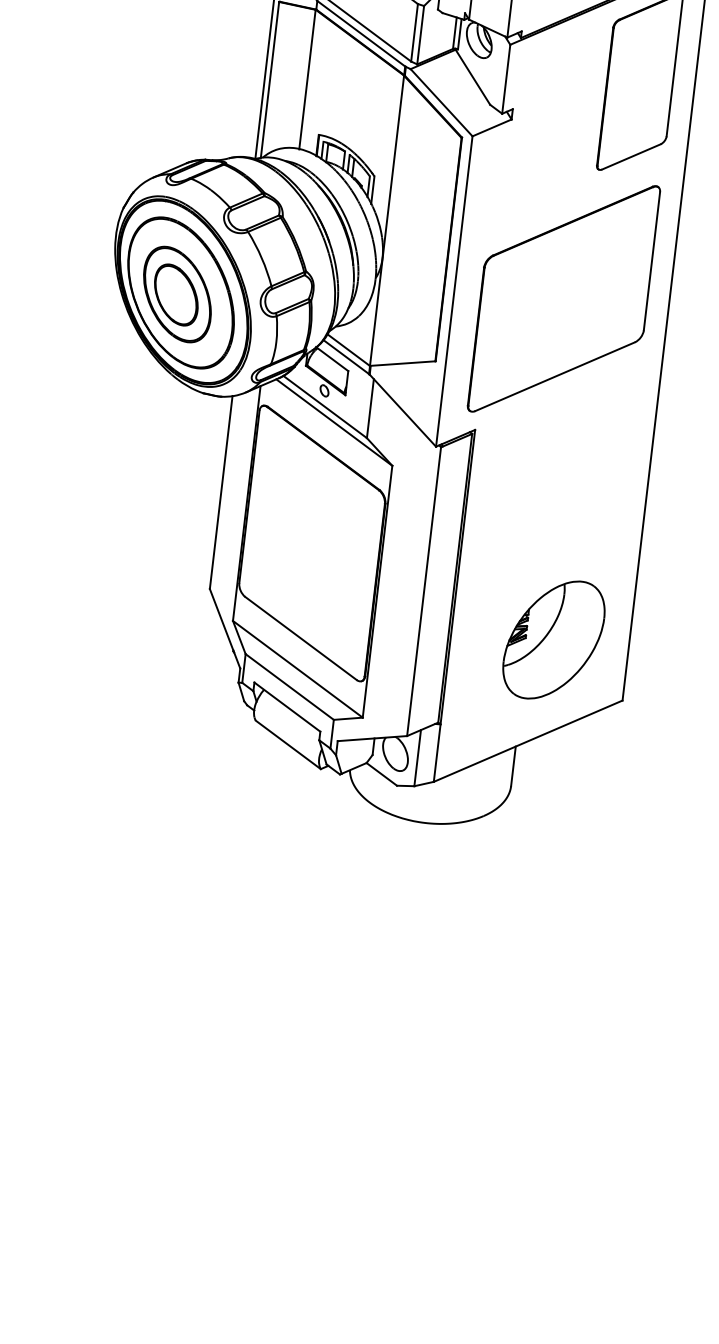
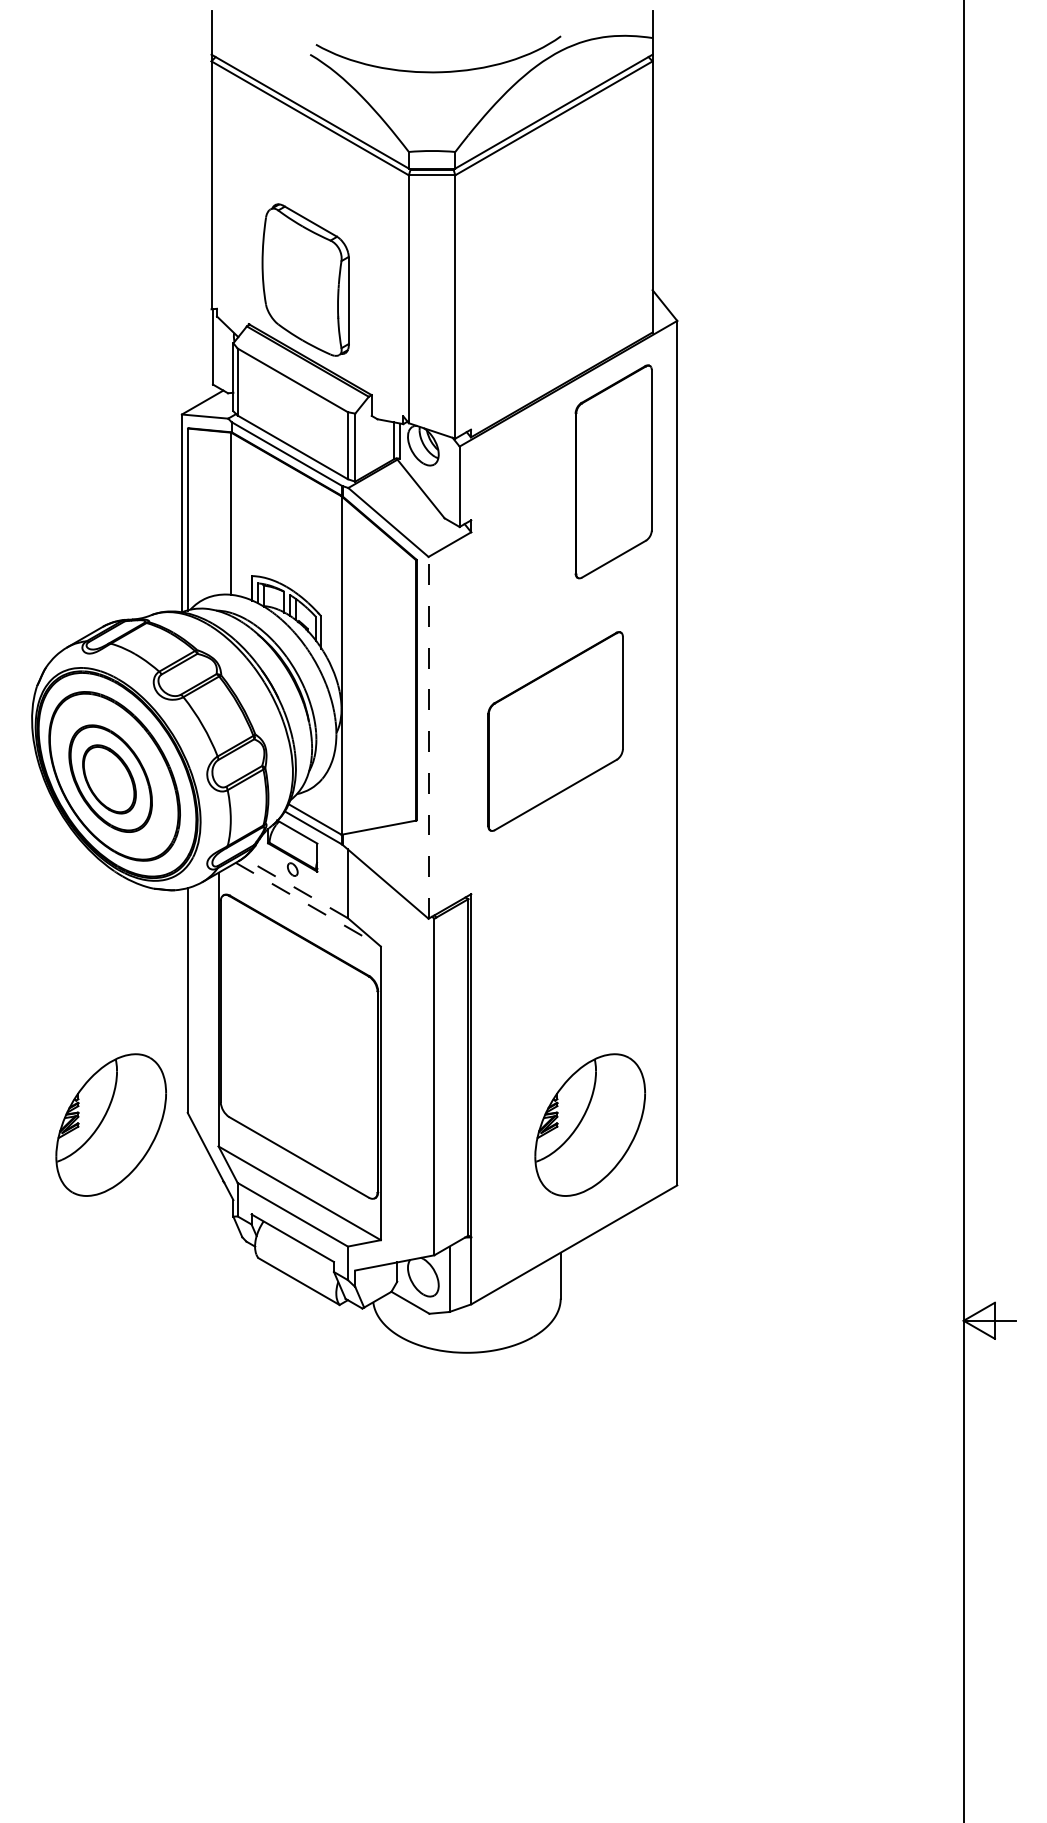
line: (454, 291) -> (428, 737), solid -> dashed
part: (563, 298) -> (555, 731), size x0.7
line: (325, 406) -> (295, 887), solid -> dashed
line: (334, 422) -> (308, 904), solid -> dashed
part: (142, 591) -> (110, 1124), added

